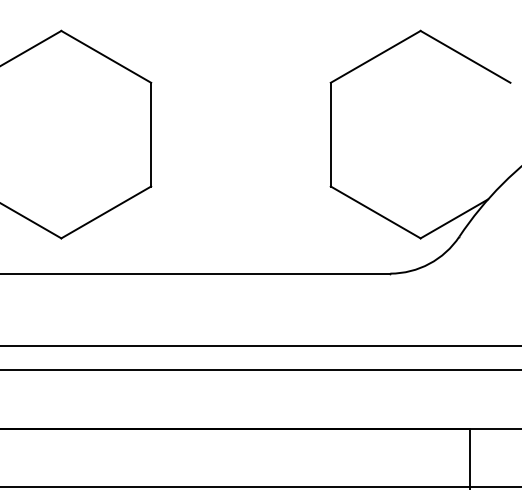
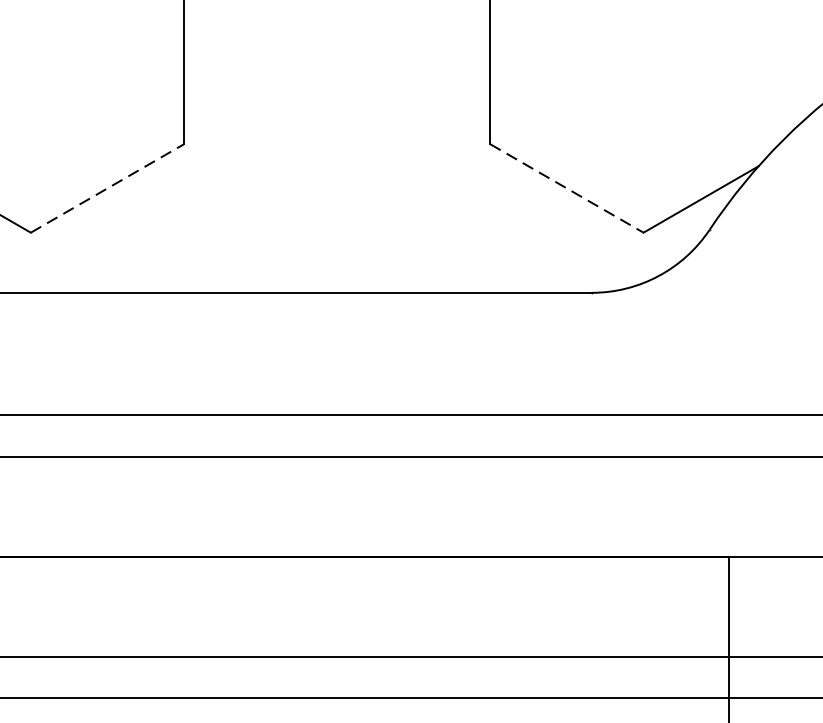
line: (106, 212) -> (107, 188), solid -> dashed
line: (375, 212) -> (566, 188), solid -> dashed

